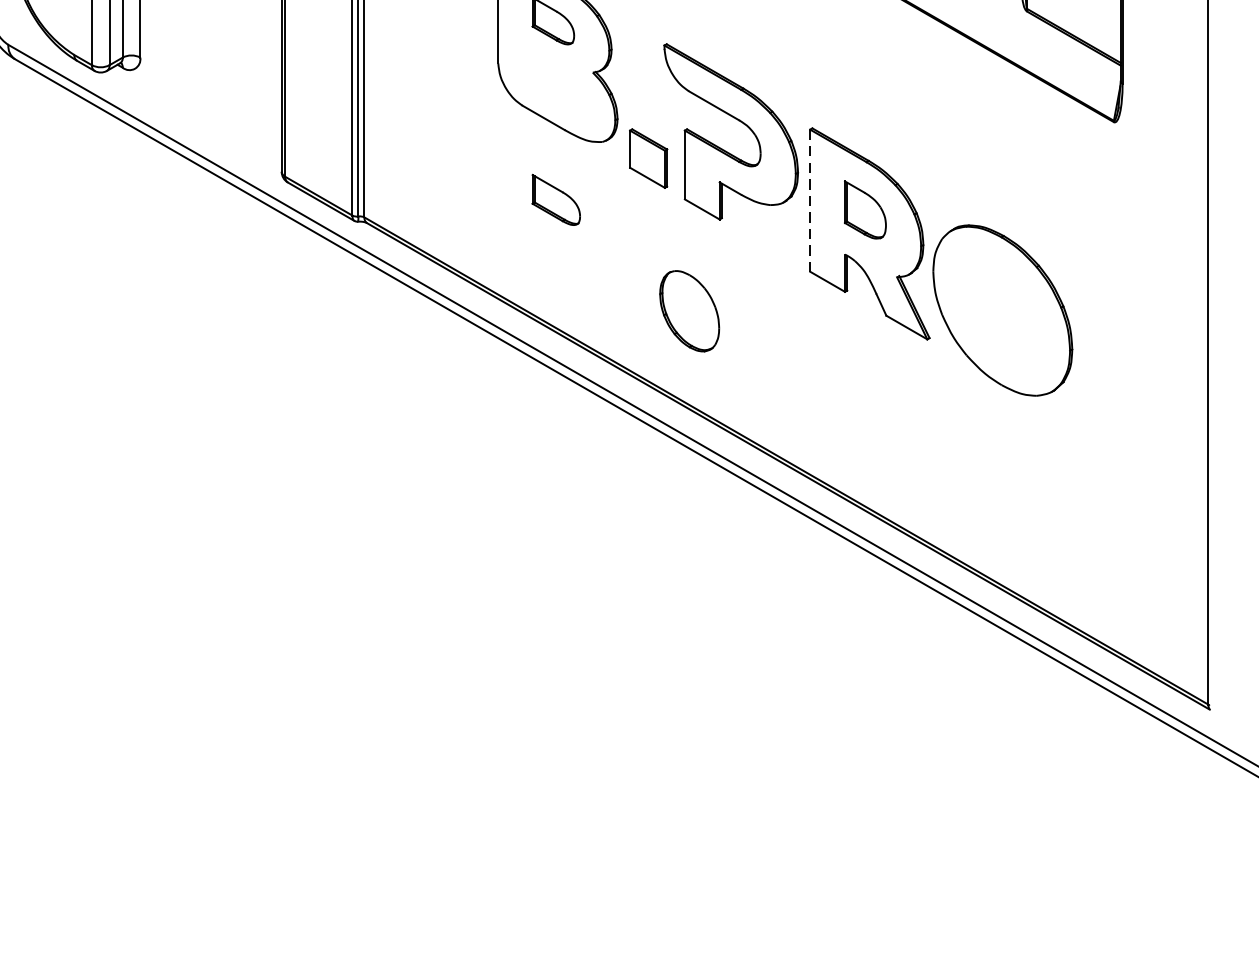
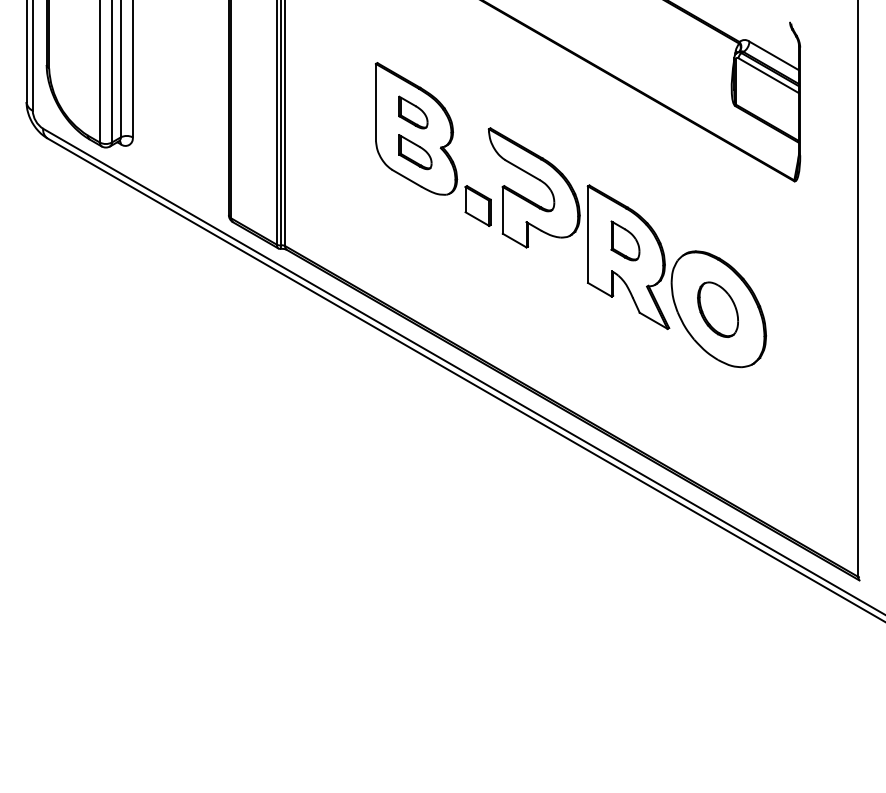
part: (556, 200) -> (415, 152), moved
line: (810, 201) -> (588, 235), dashed -> solid
part: (688, 310) -> (717, 309), moved

